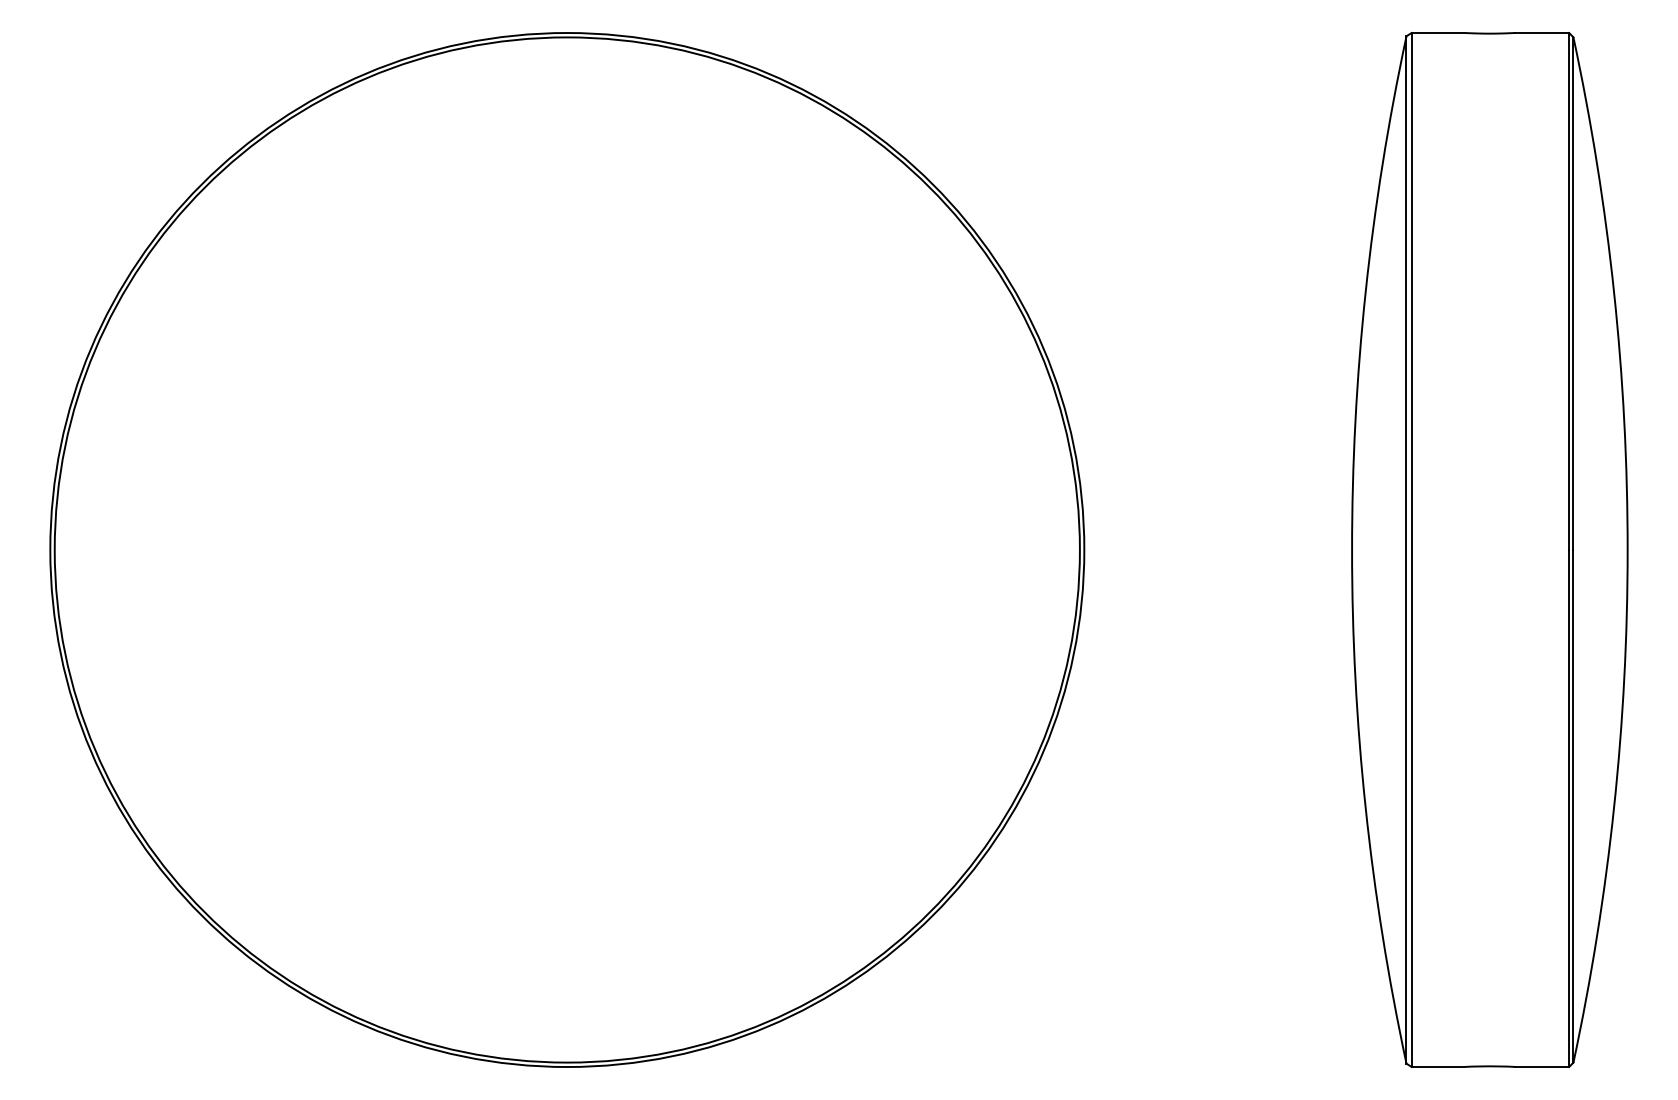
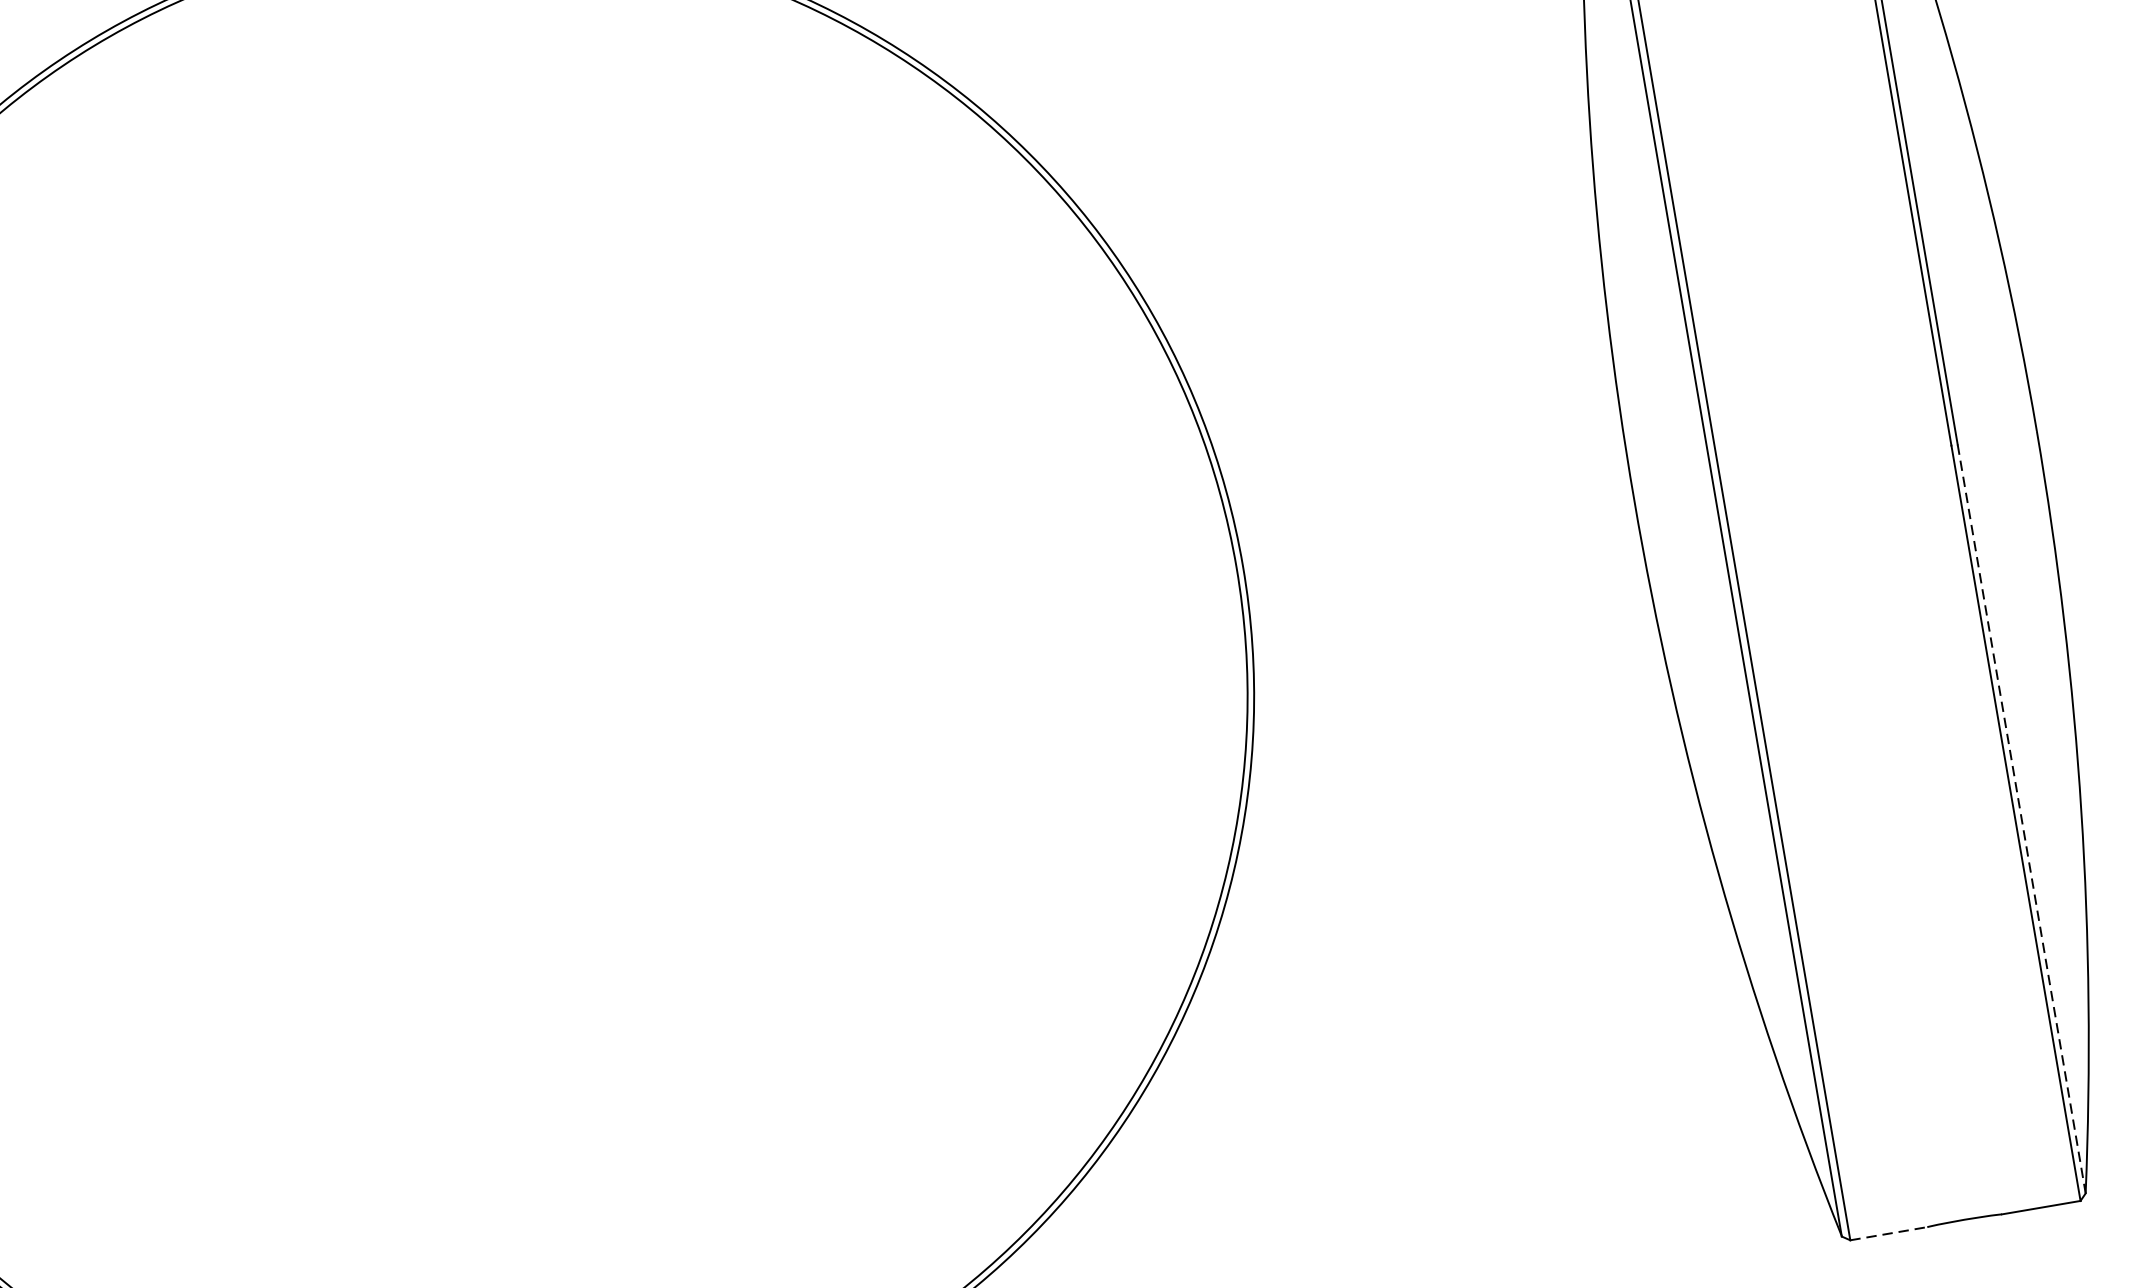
line: (1573, 806) -> (2021, 819), solid -> dashed
line: (1438, 1067) -> (1889, 1234), solid -> dashed

